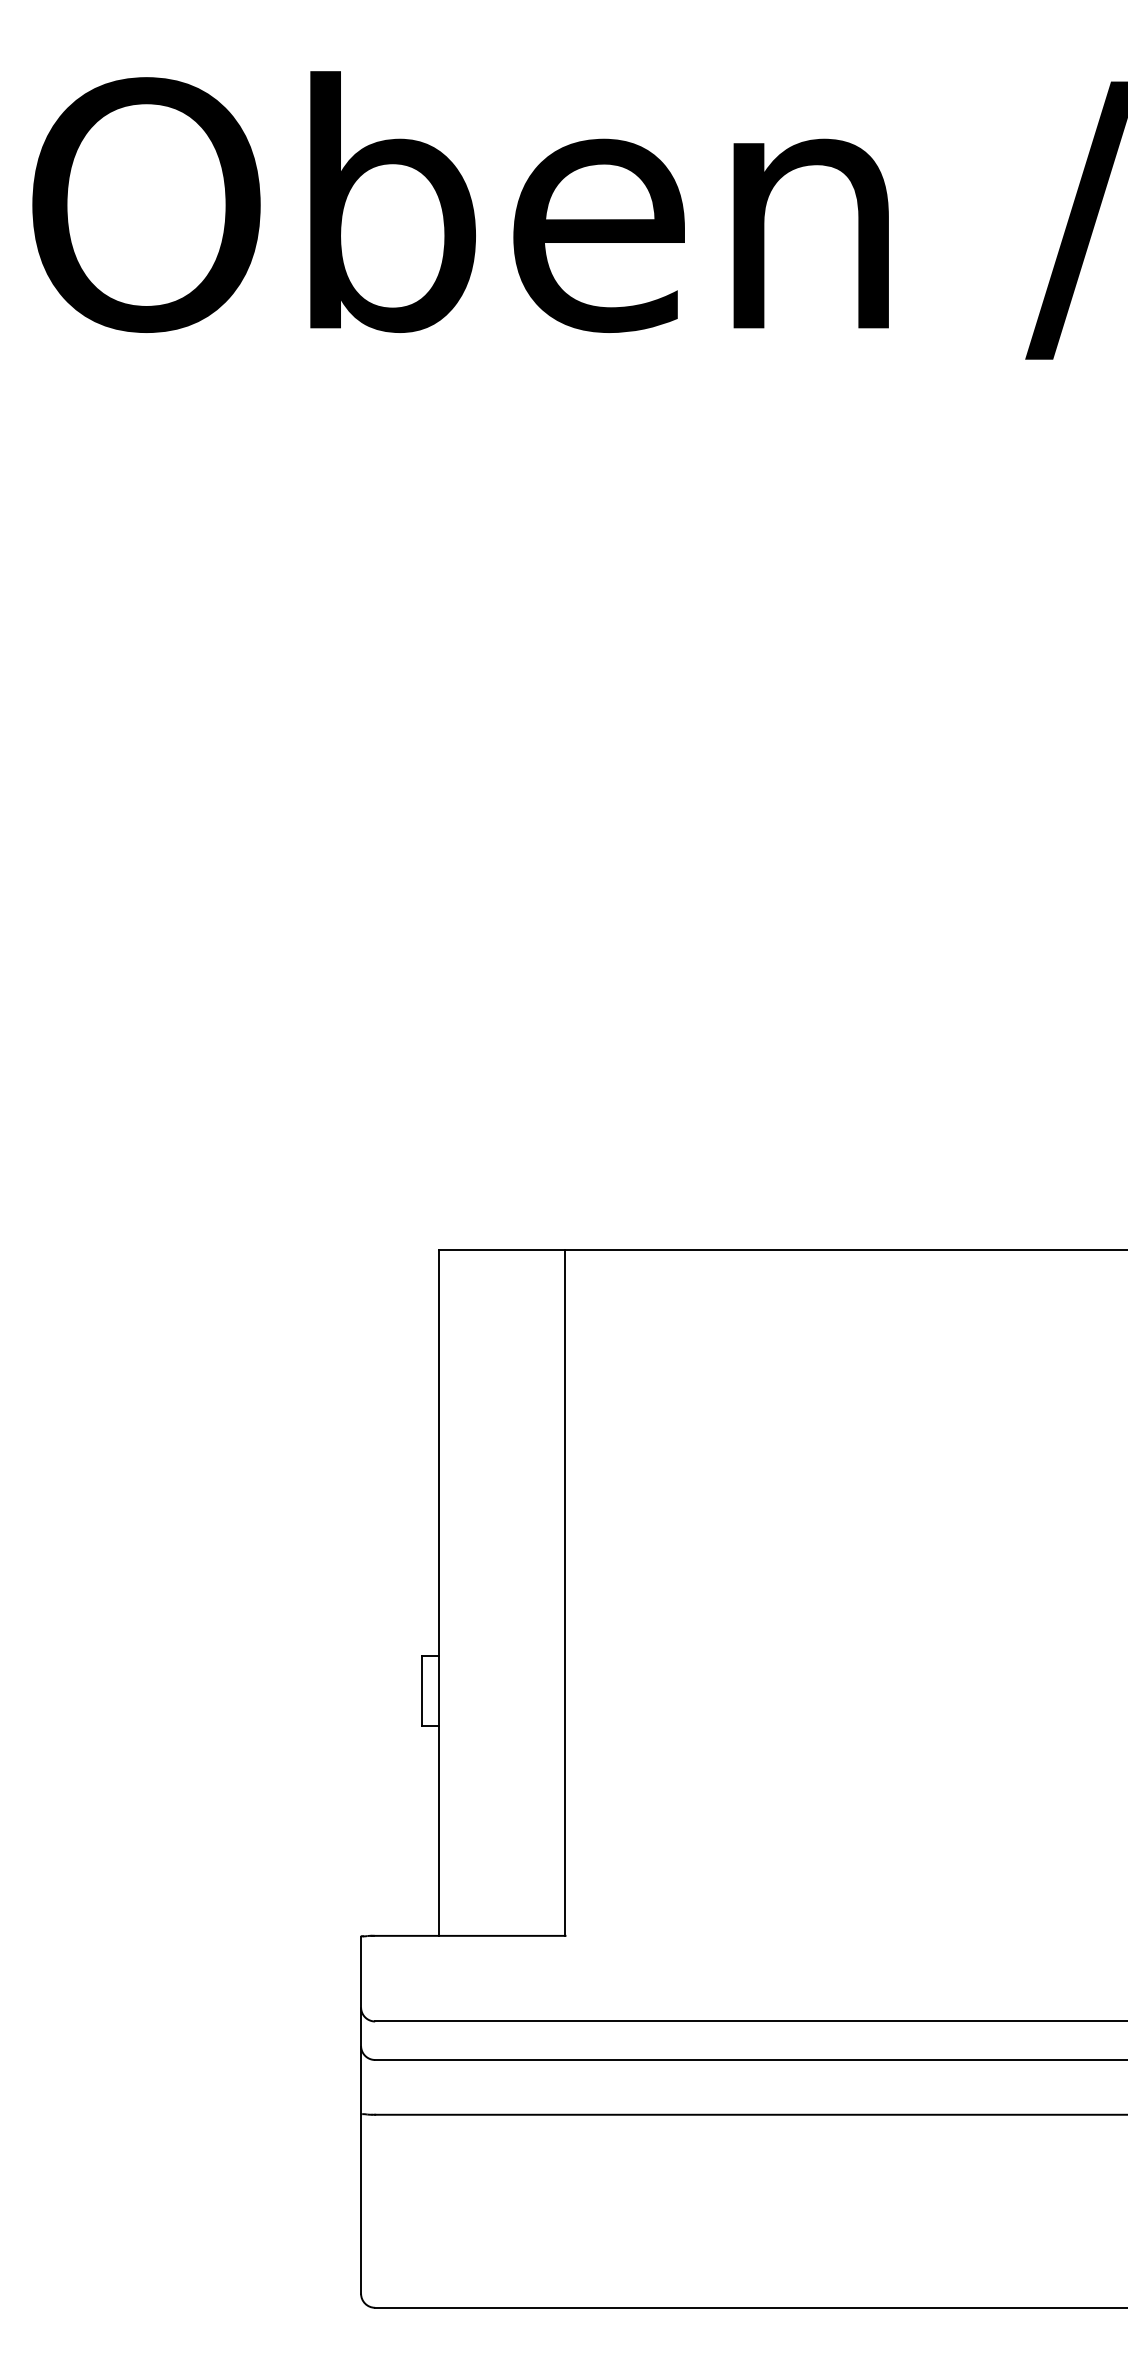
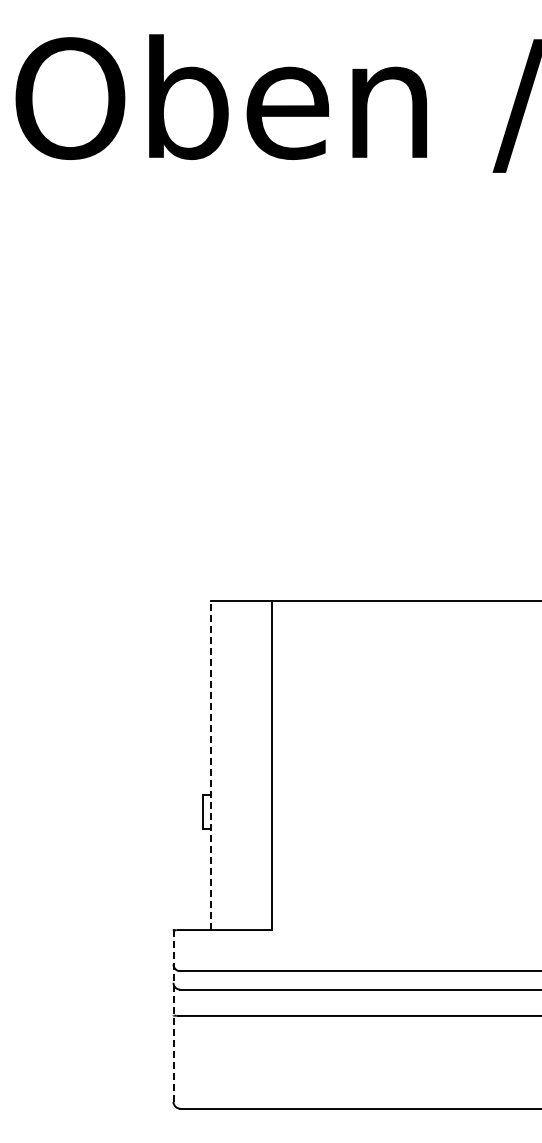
line: (438, 1593) -> (210, 765), solid -> dashed
line: (361, 2115) -> (173, 1016), solid -> dashed

